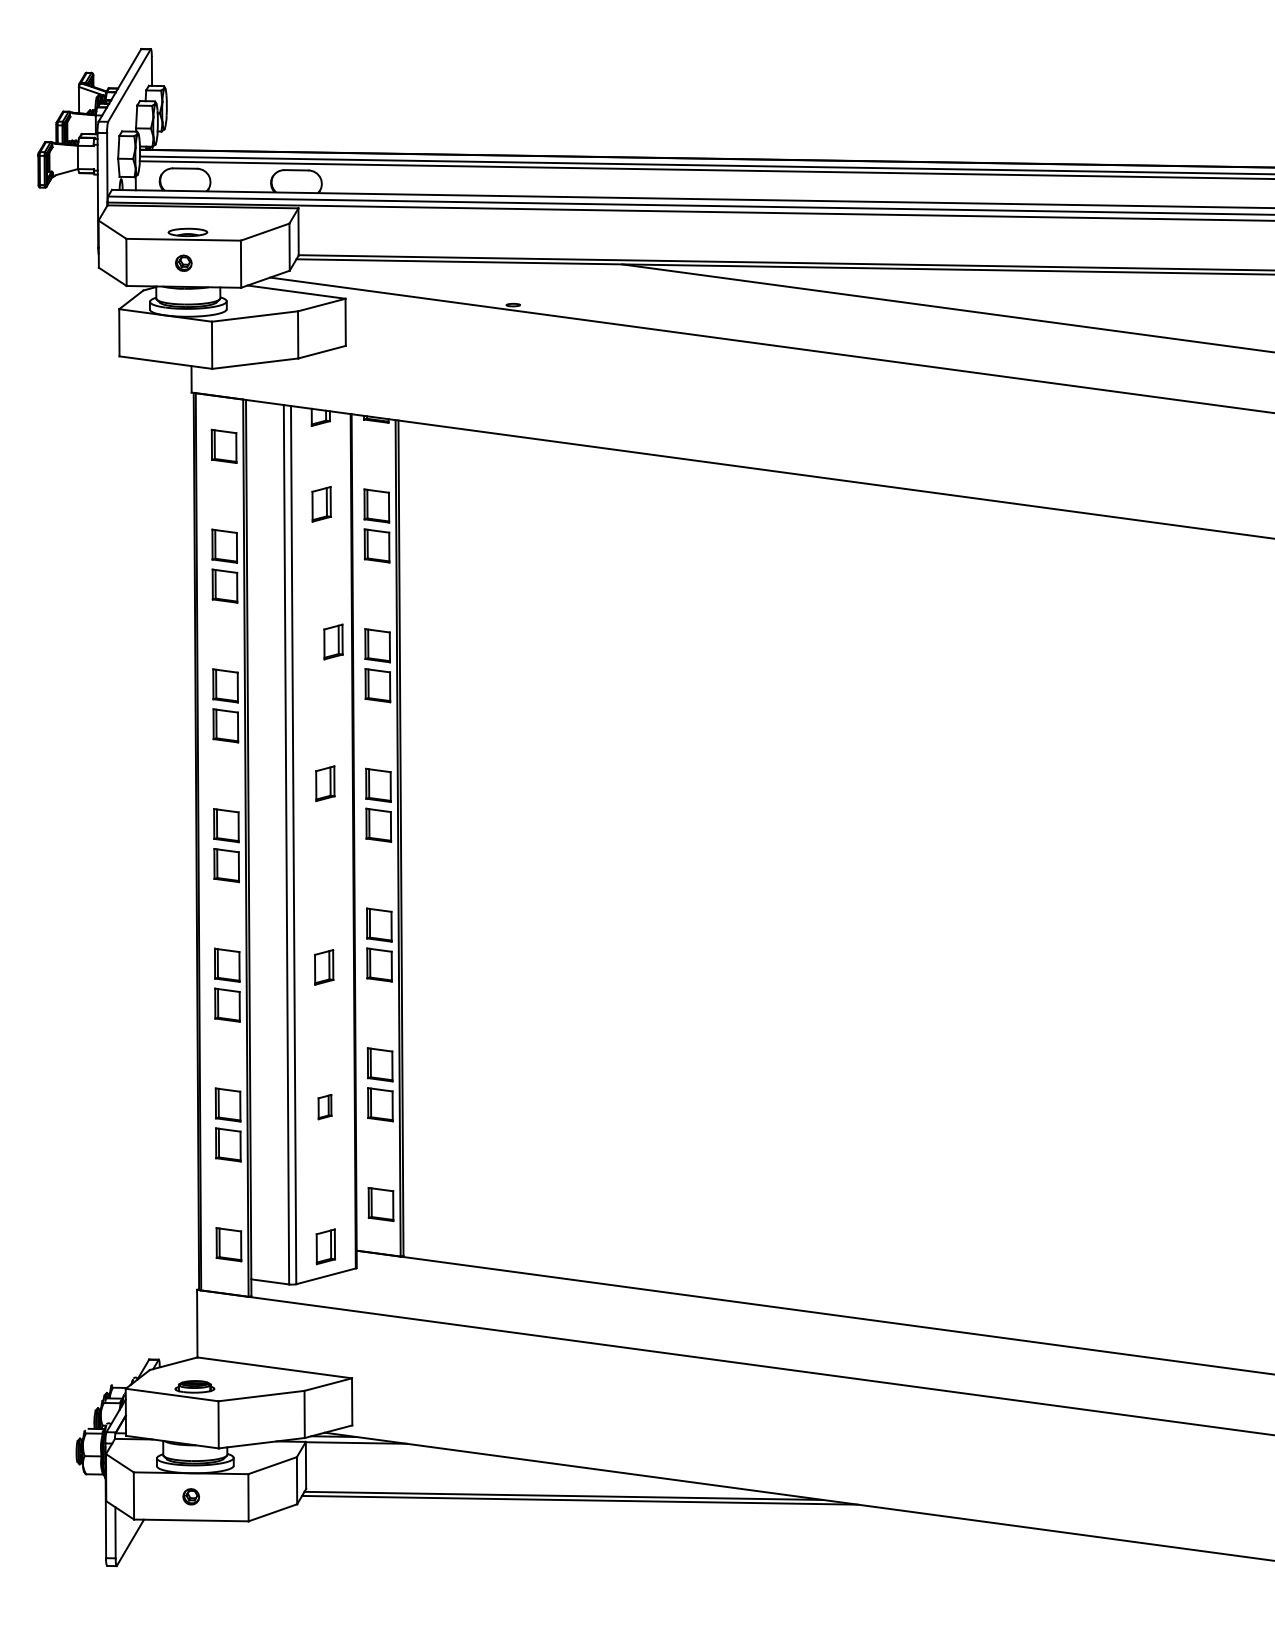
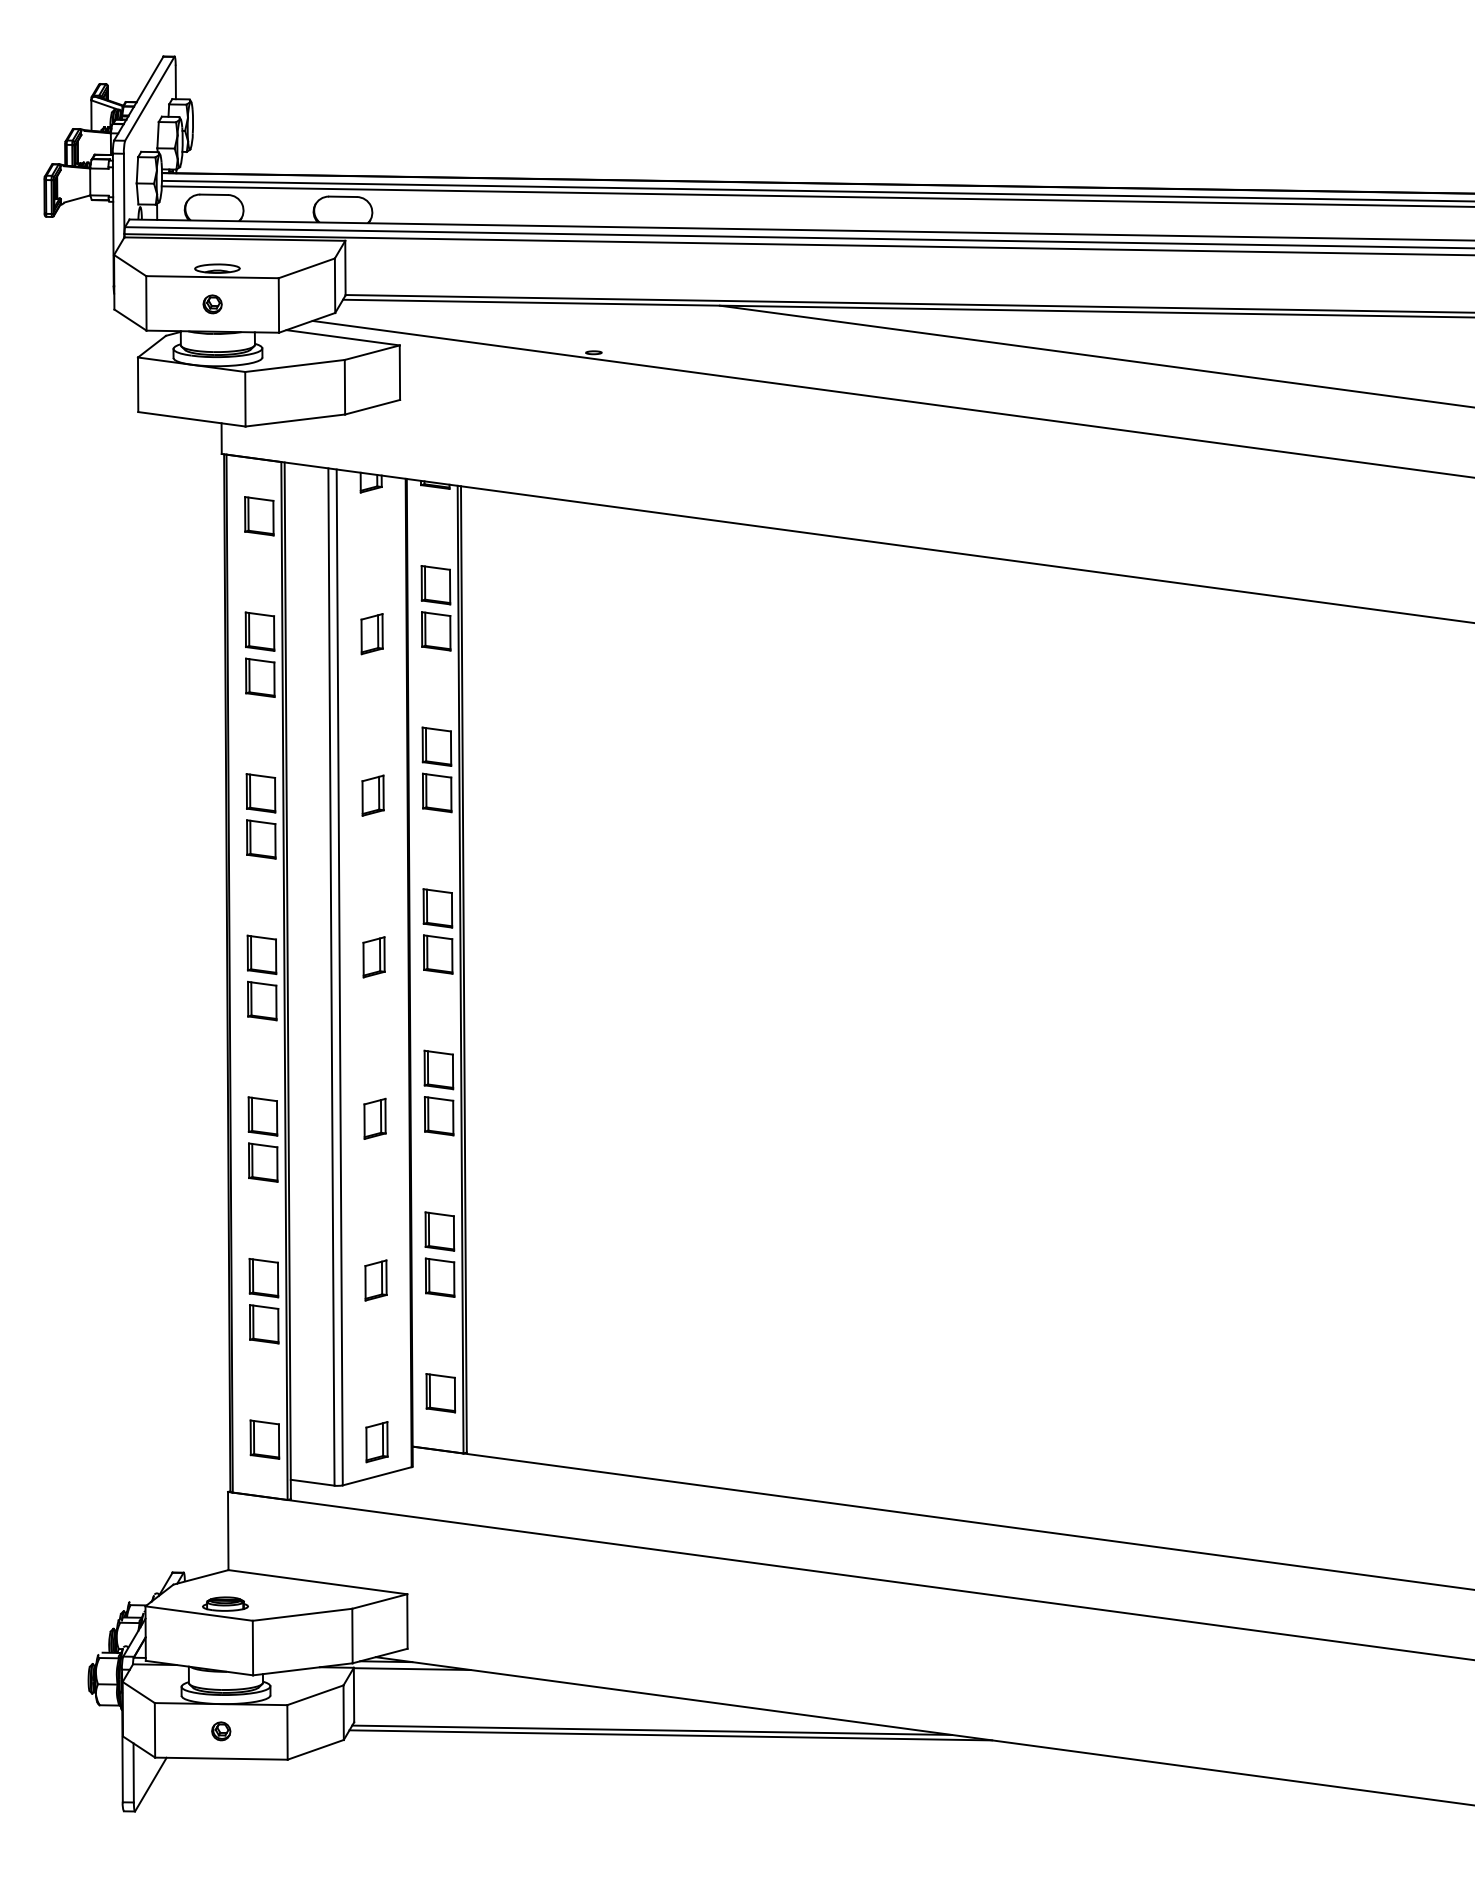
part: (321, 504) -> (371, 634), moved
part: (333, 641) -> (373, 795), moved
part: (325, 783) -> (374, 957), moved
part: (324, 1106) -> (375, 1279), size x1.43

